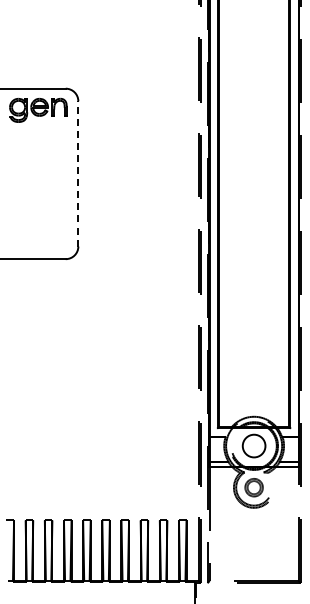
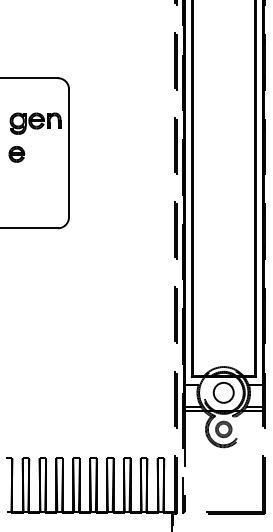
part: (38, 109) -> (35, 122), moved
line: (78, 173) -> (69, 152), dashed -> solid
part: (18, 174) -> (16, 153), added

